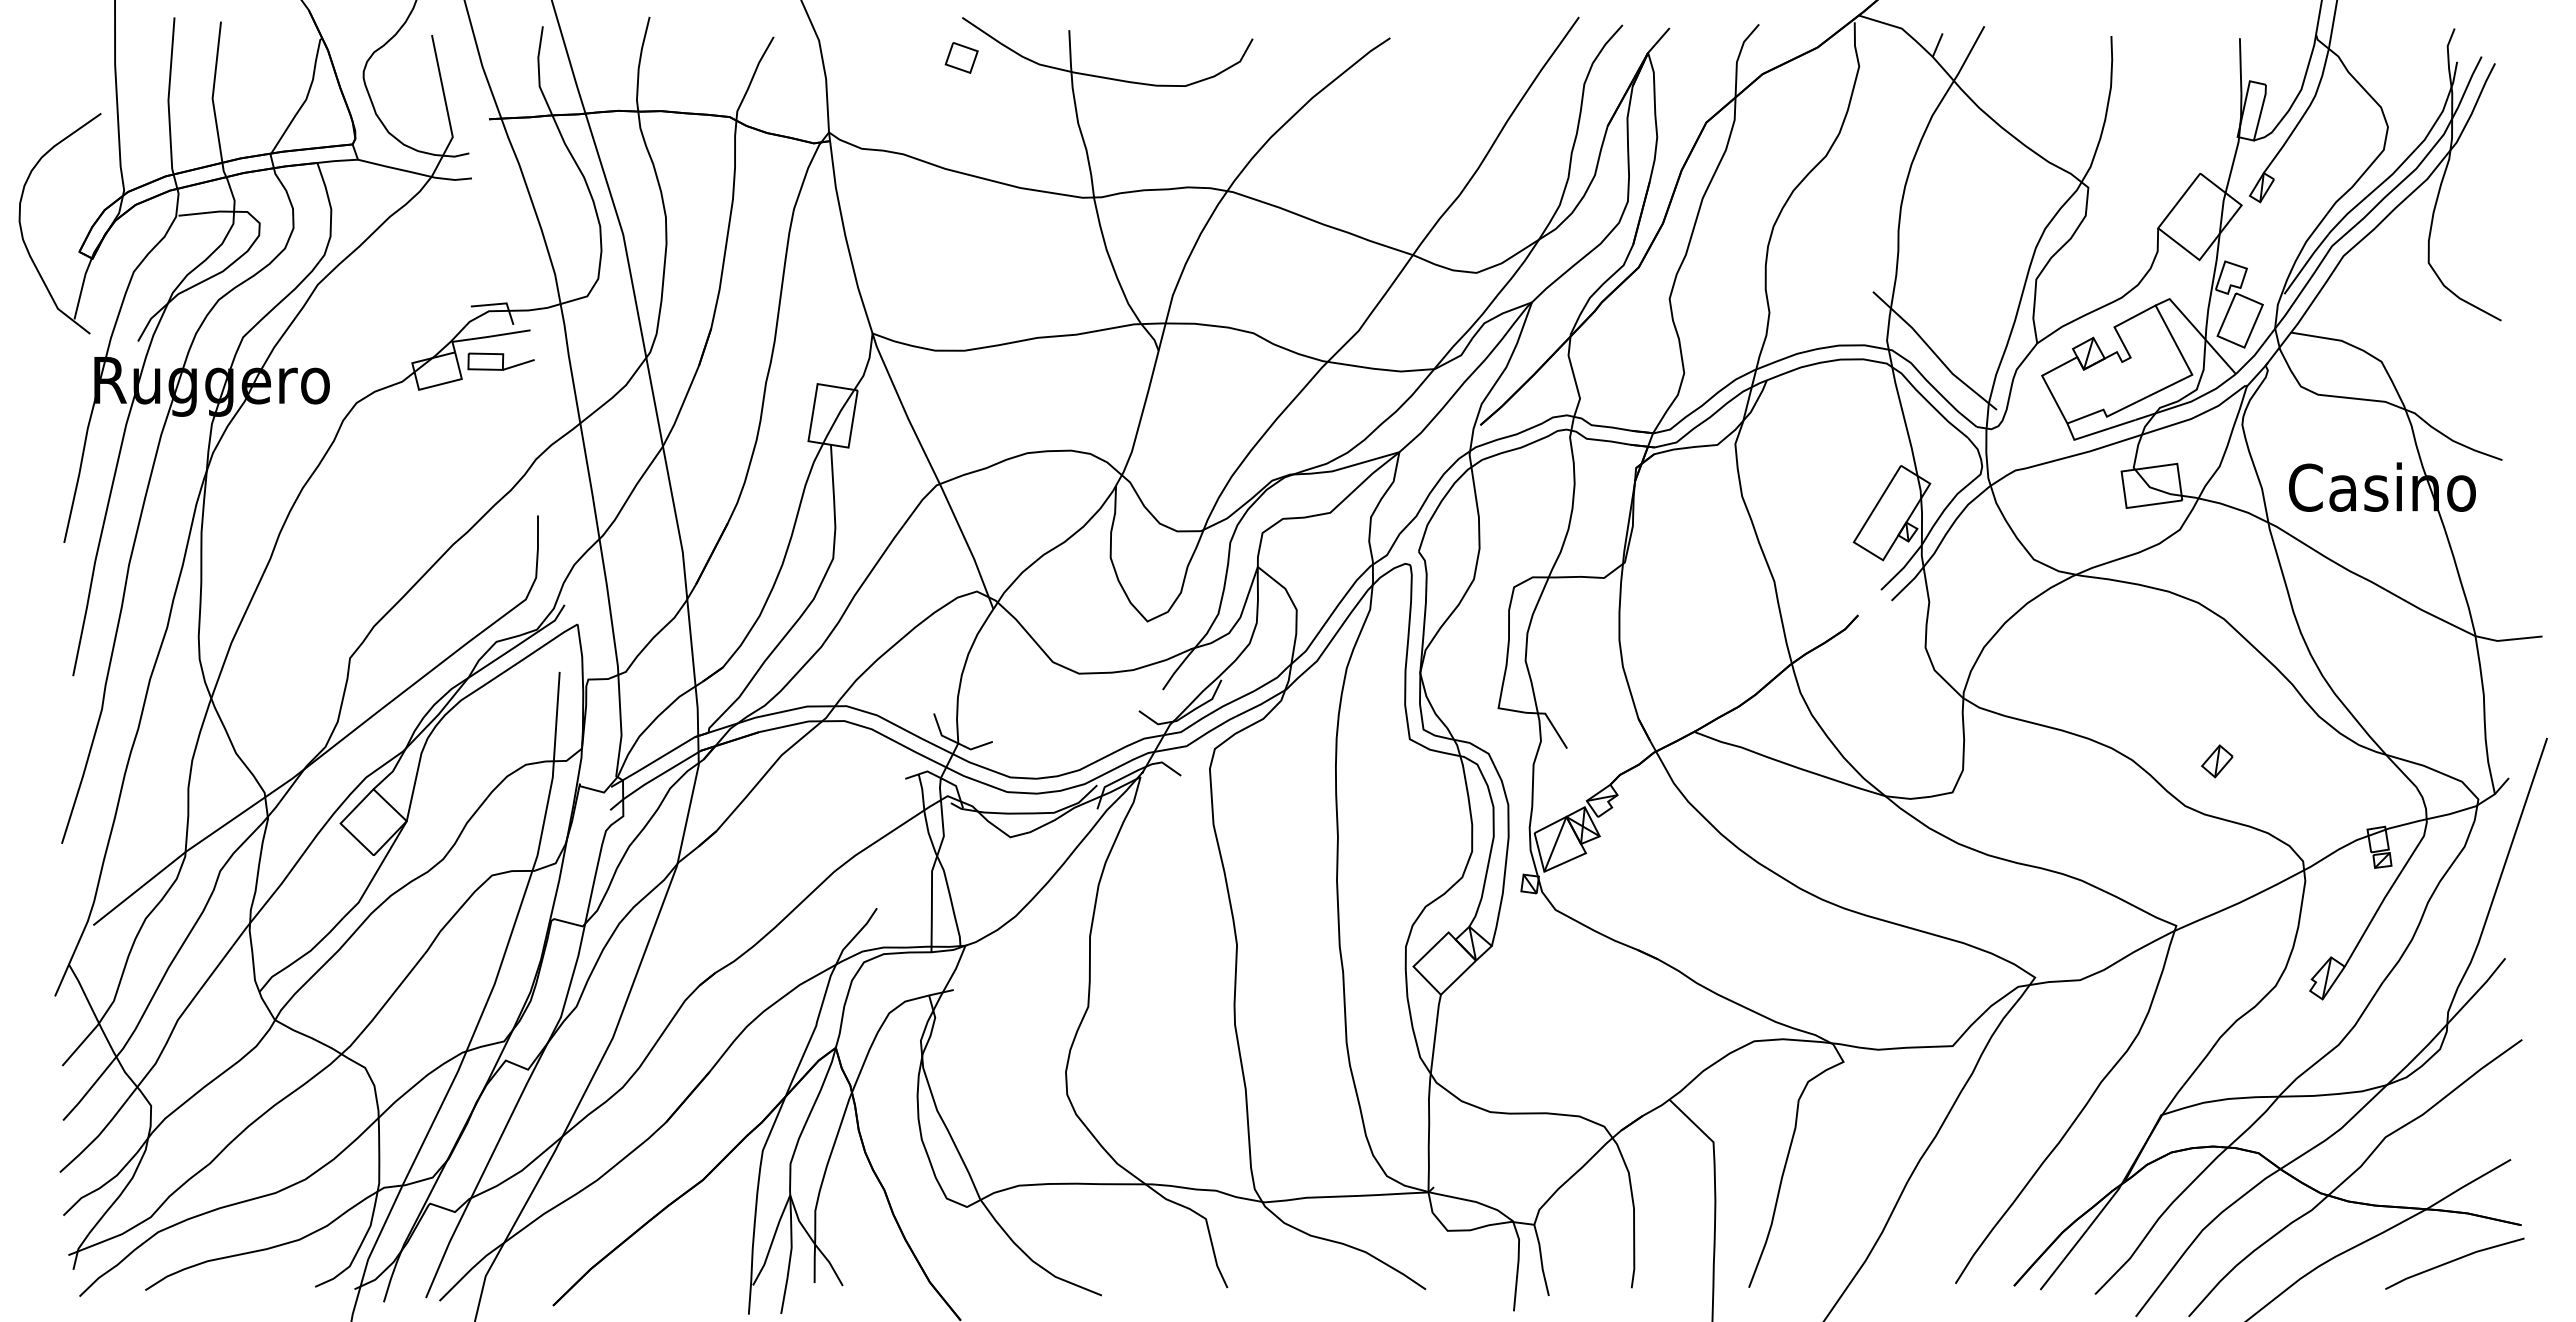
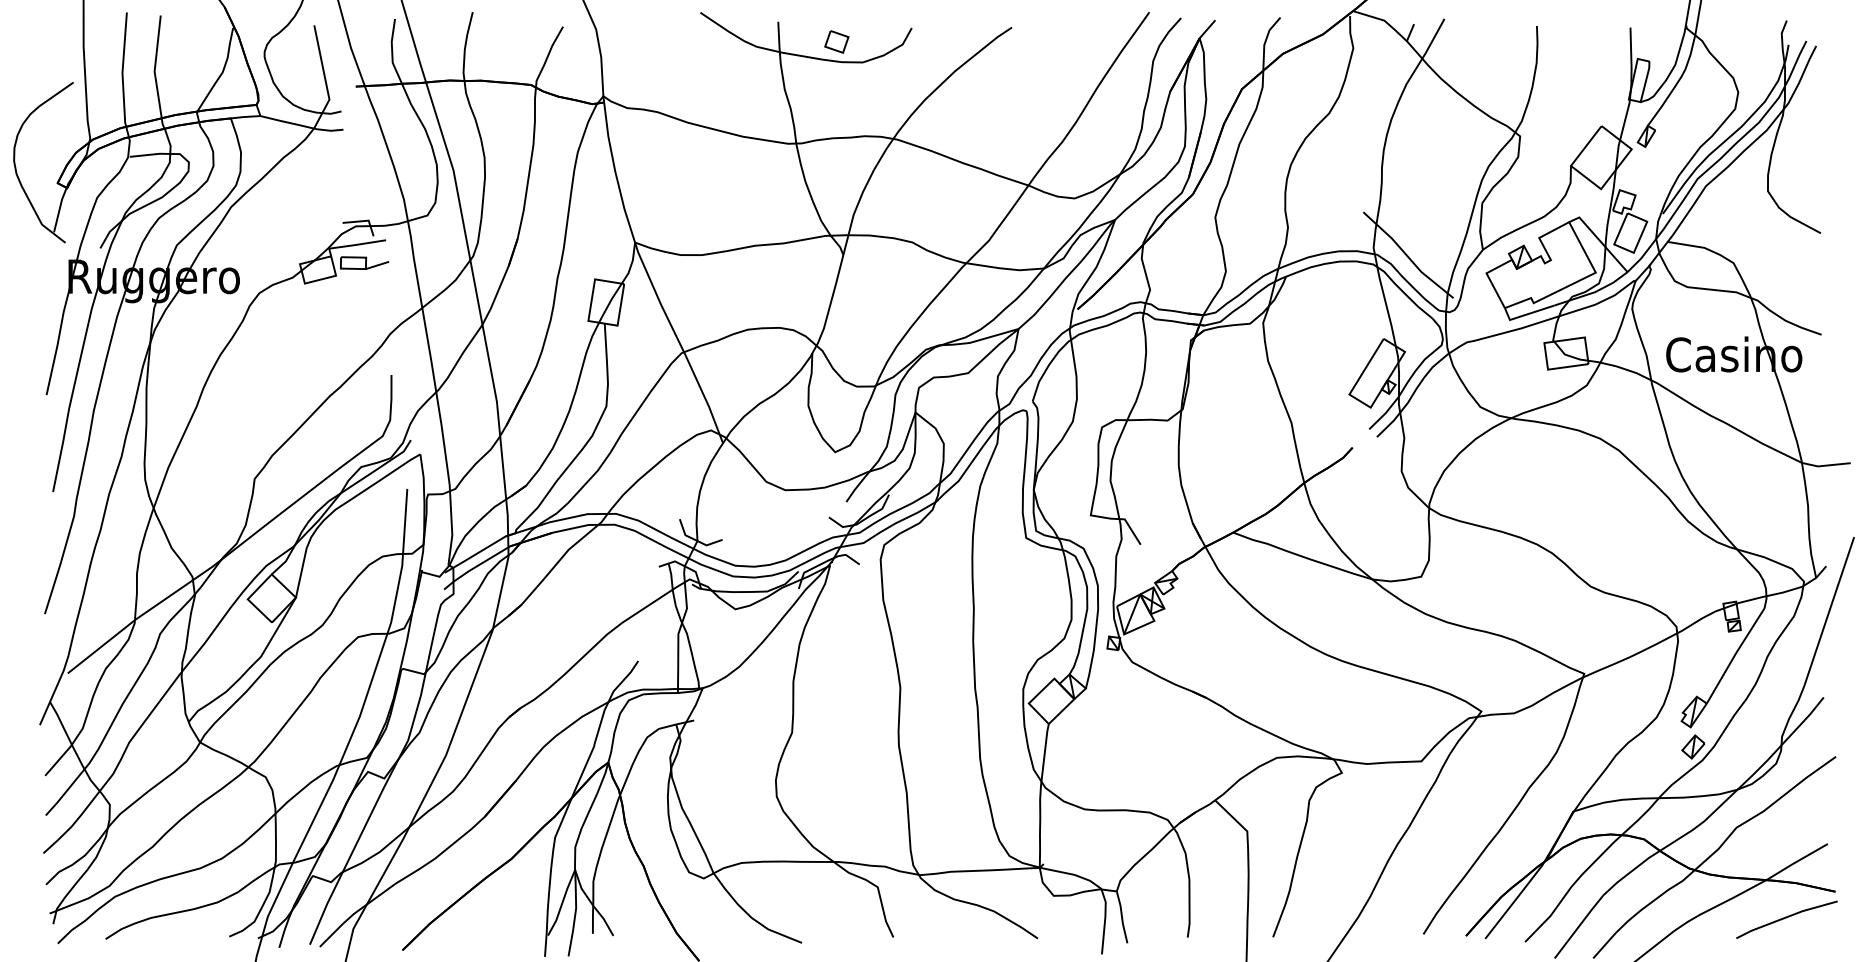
part: (961, 57) -> (836, 41), moved
part: (2217, 761) -> (1693, 747), moved

